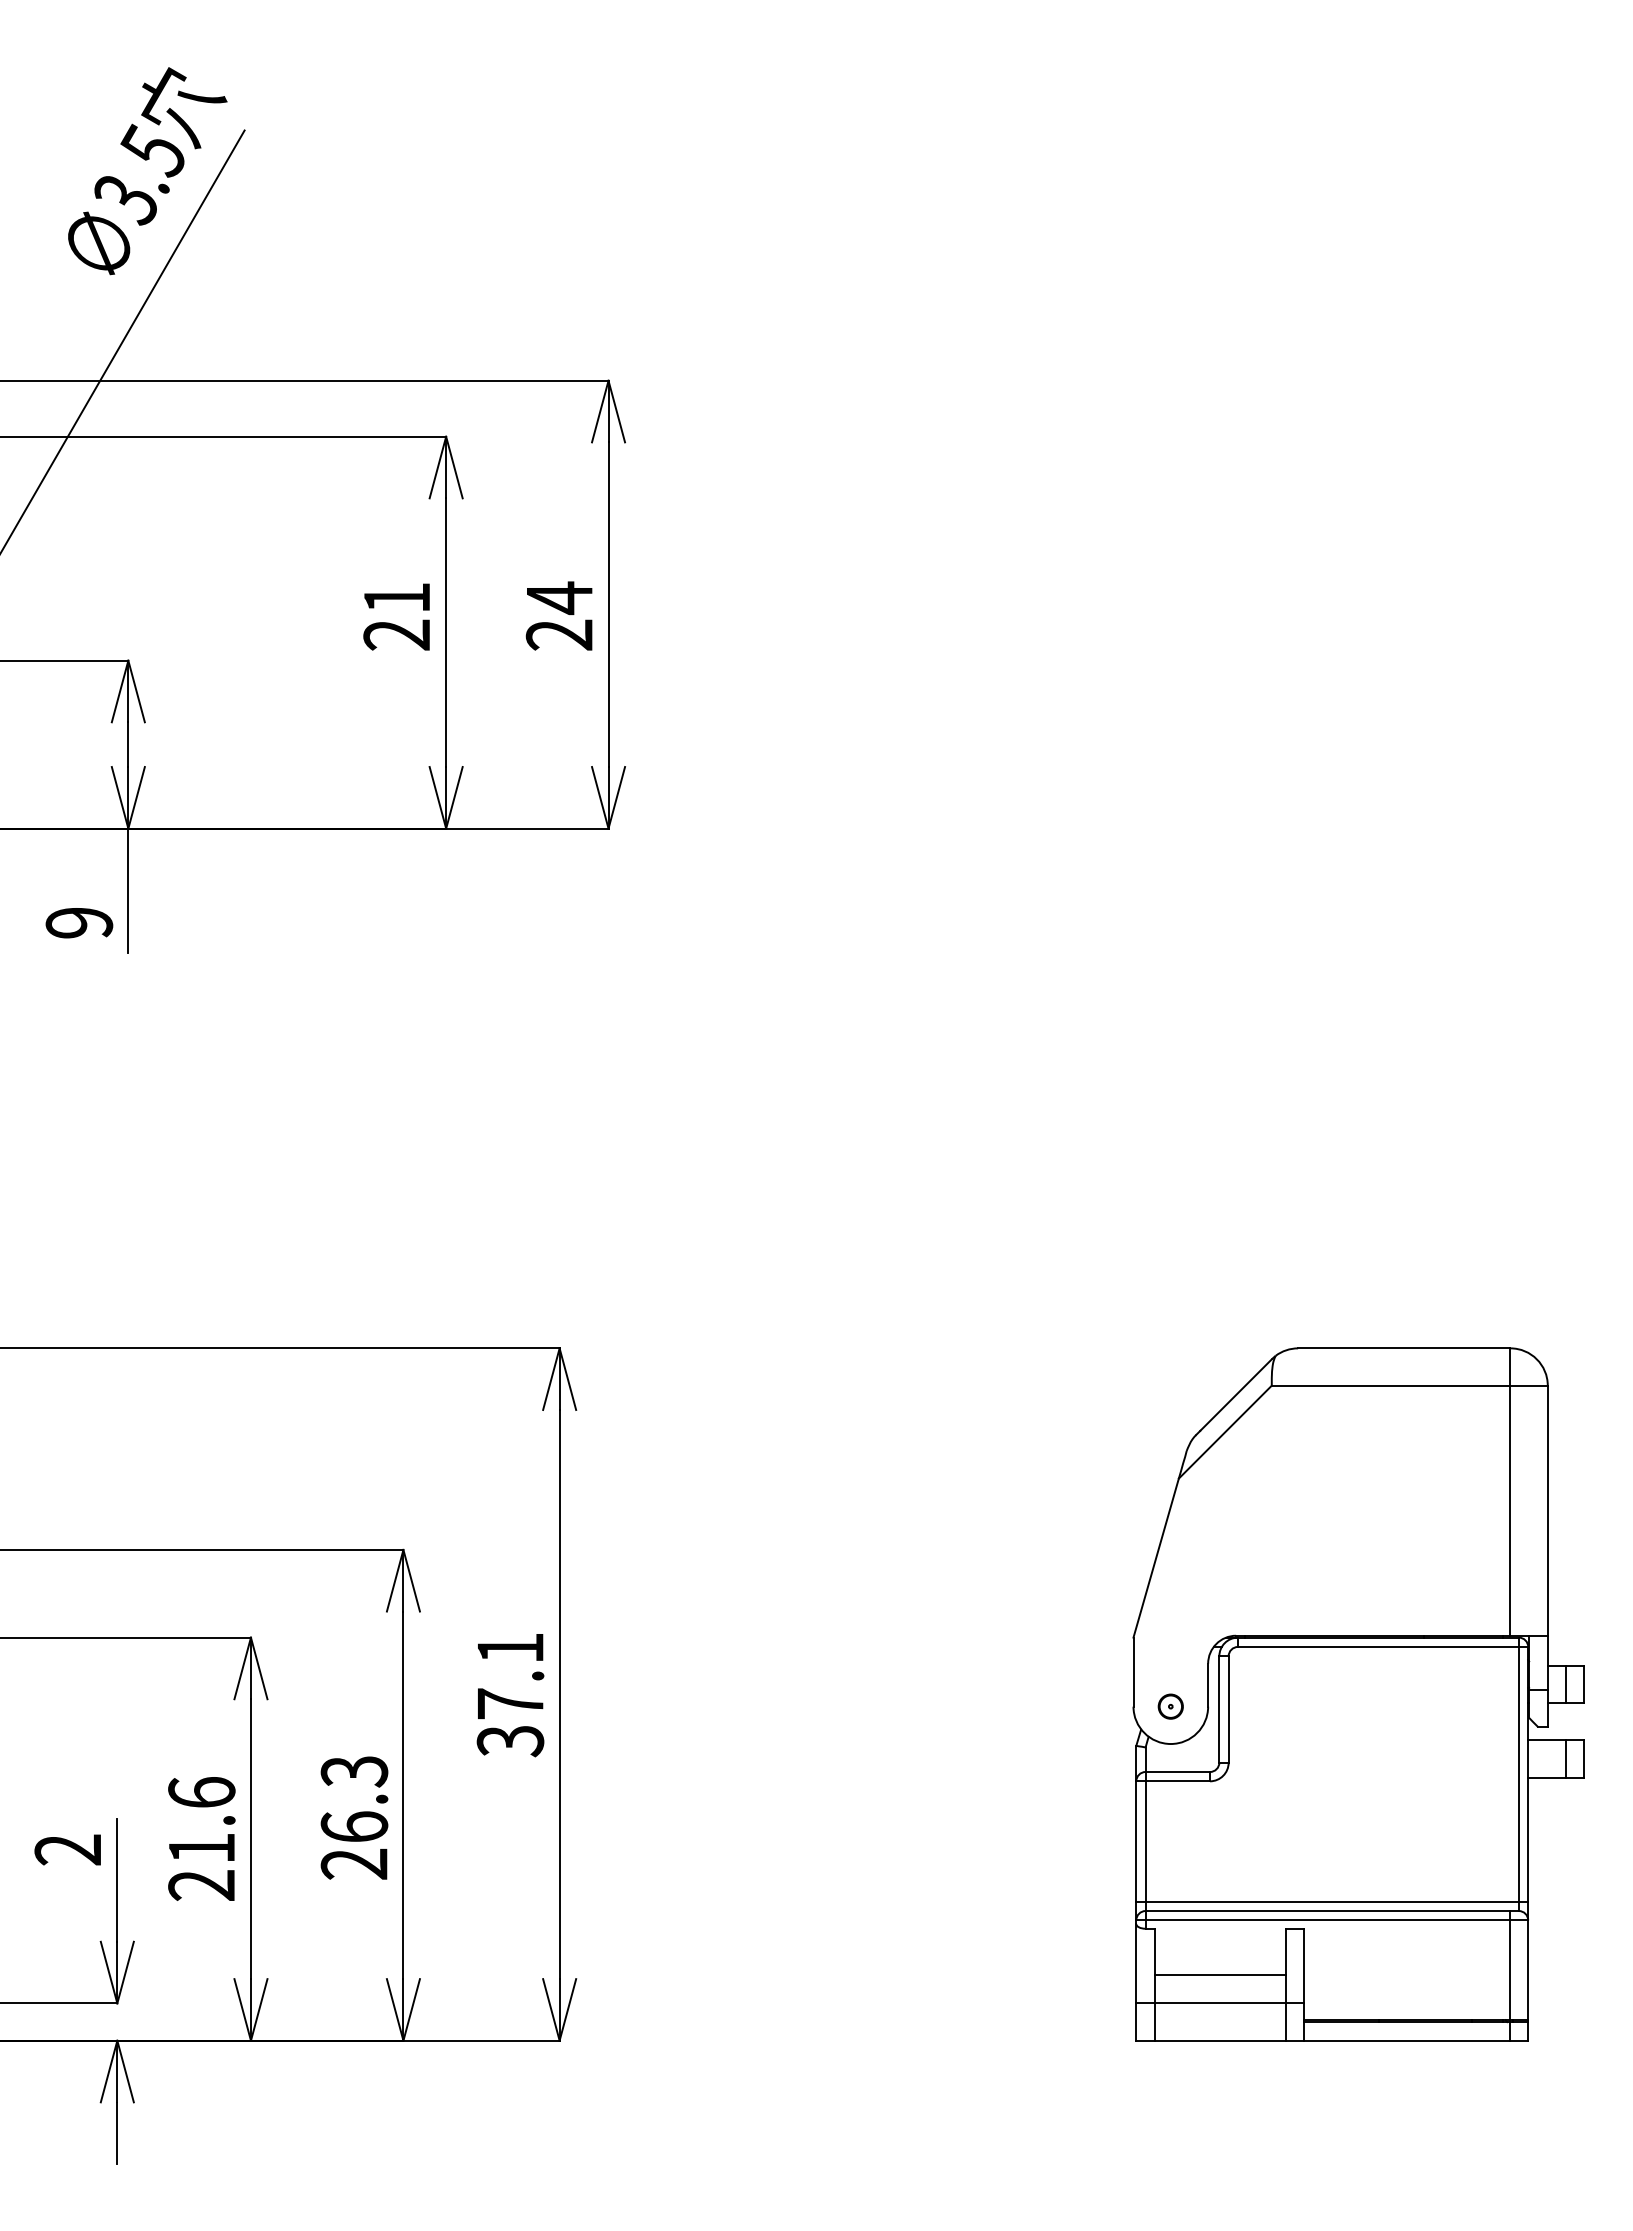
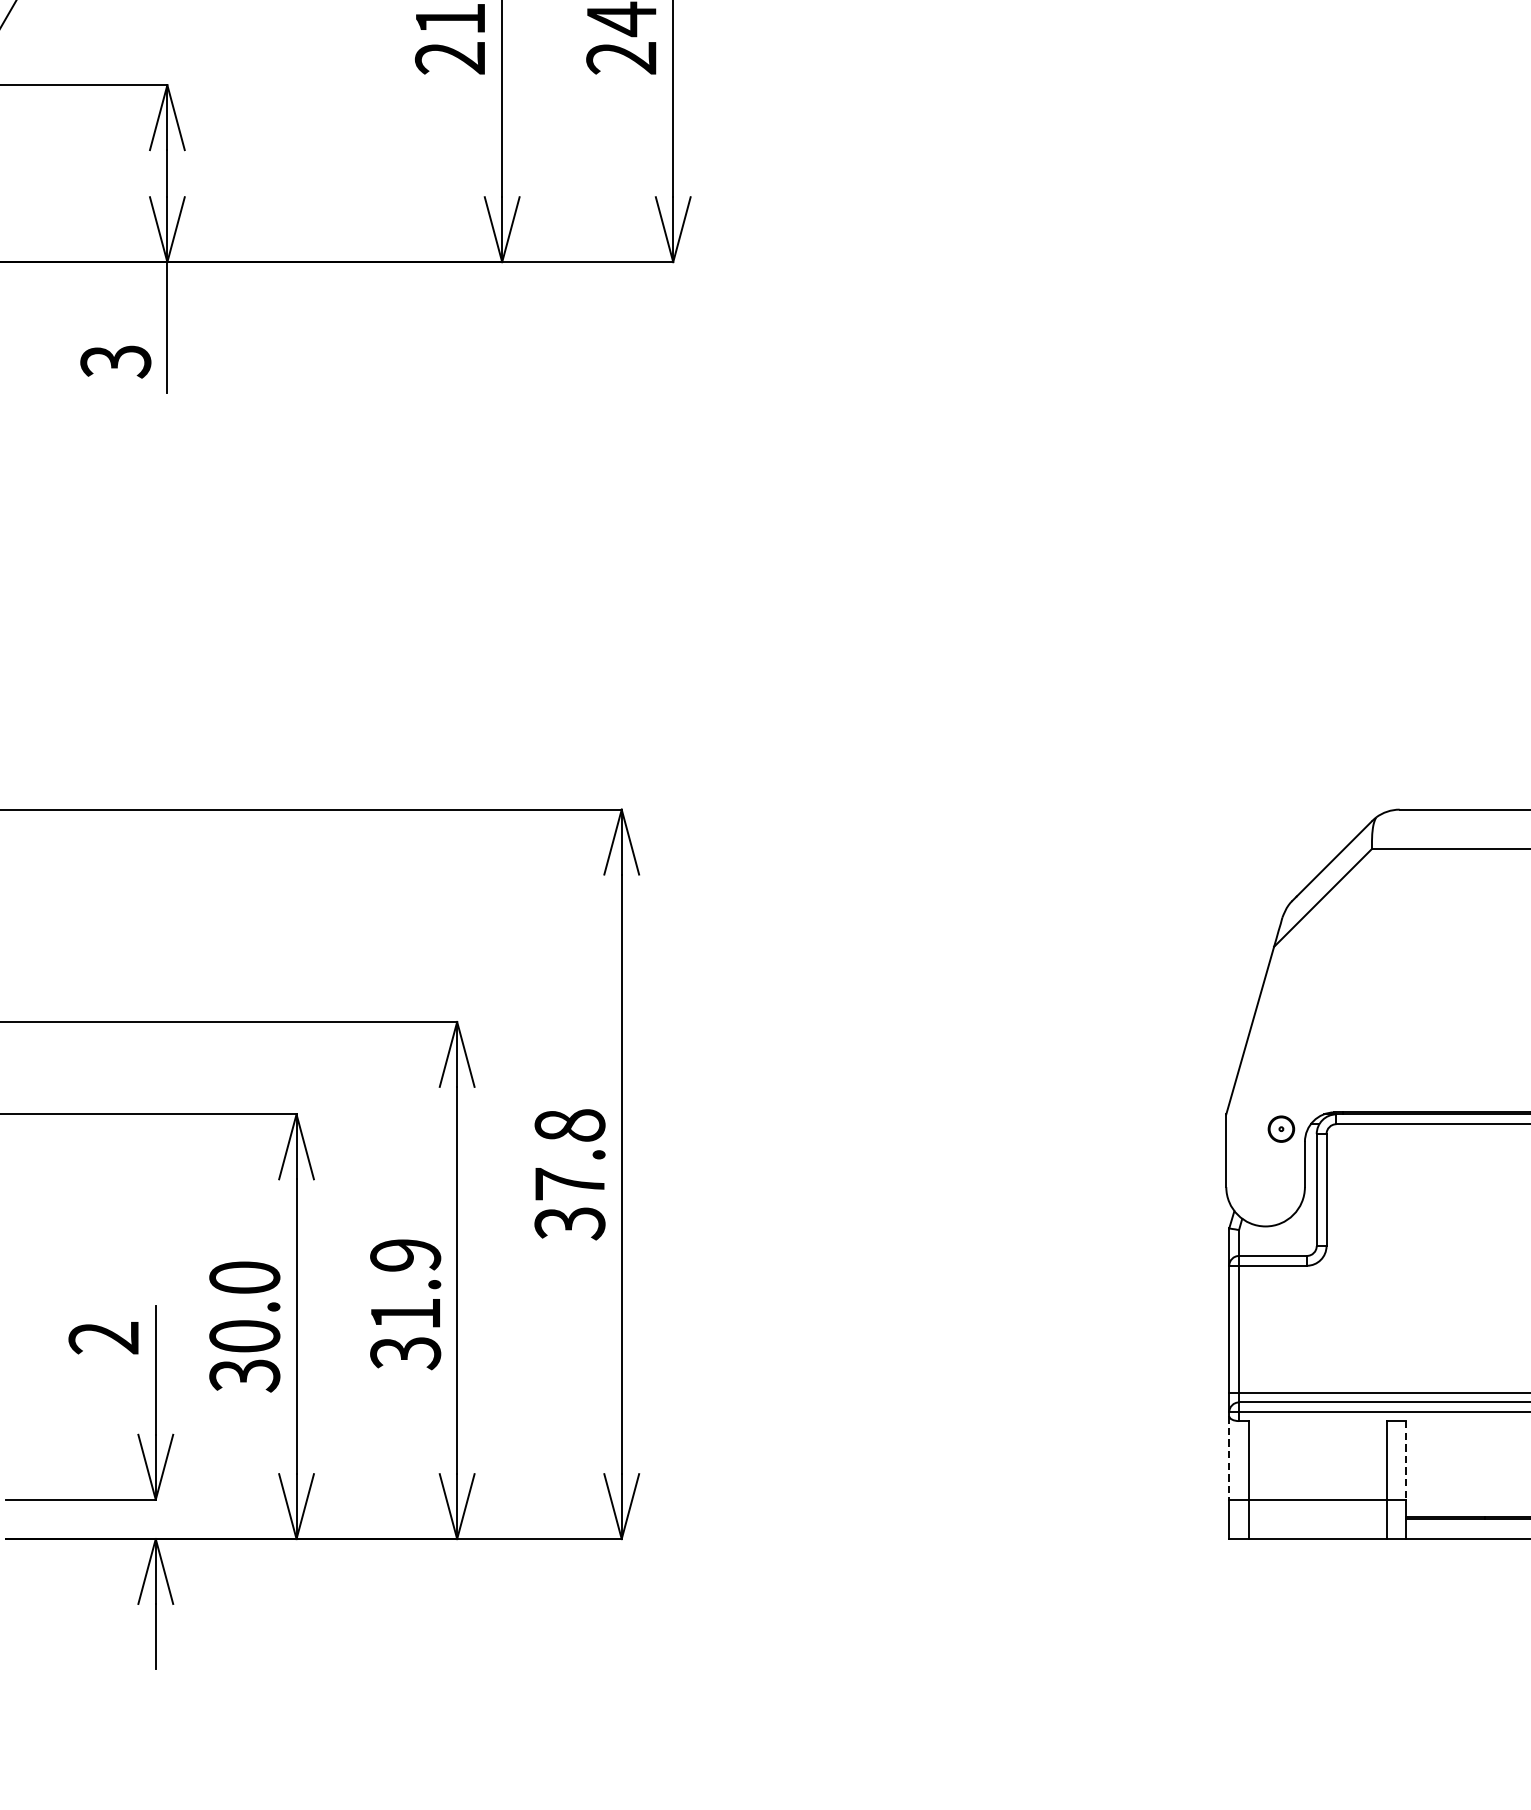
text: (79, 923) -> (115, 362), 9 -> 3
text: (510, 1647) -> (569, 1124), 37.1 -> 37.8
part: (1170, 1706) -> (1281, 1129), moved
text: (354, 1818) -> (405, 1304), 26.3 -> 31.9
text: (201, 1839) -> (244, 1327), 21.6 -> 30.0
line: (1136, 1963) -> (1229, 1457), solid -> dashed
line: (1304, 1966) -> (1406, 1460), solid -> dashed
line: (1219, 1975) -> (1316, 1470), removed

